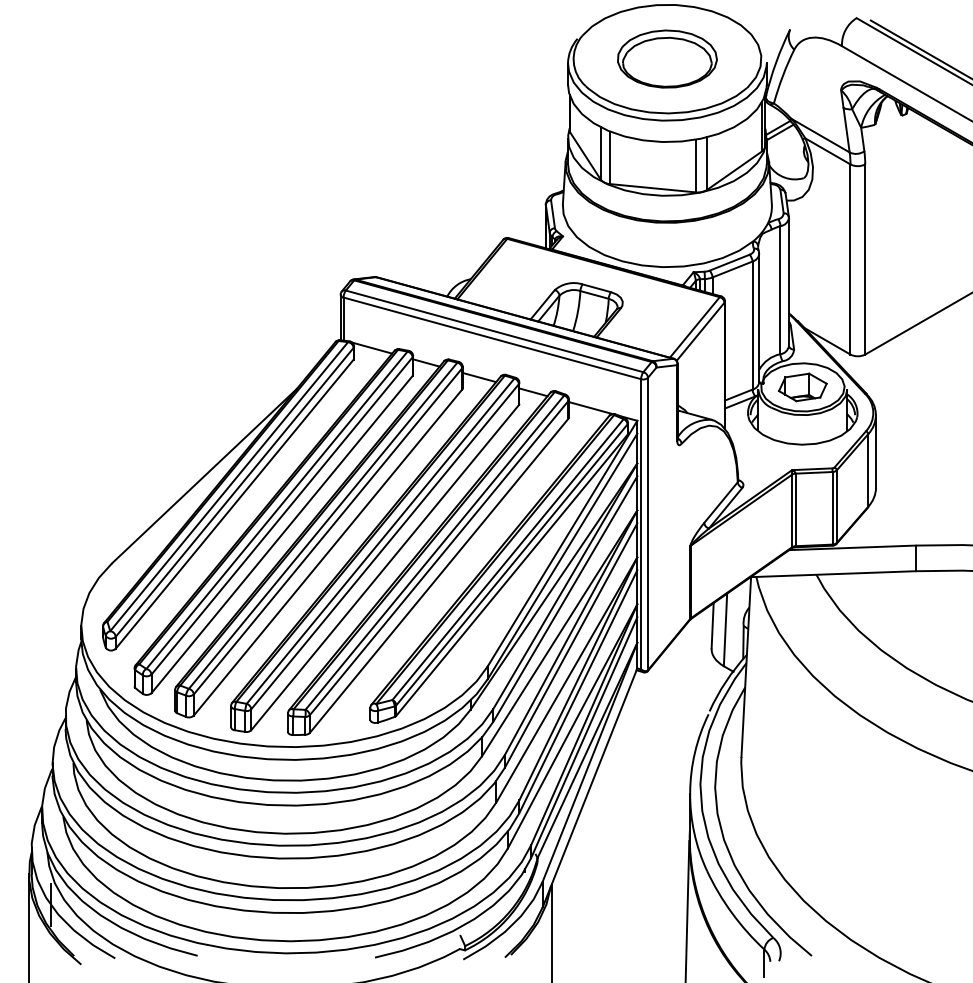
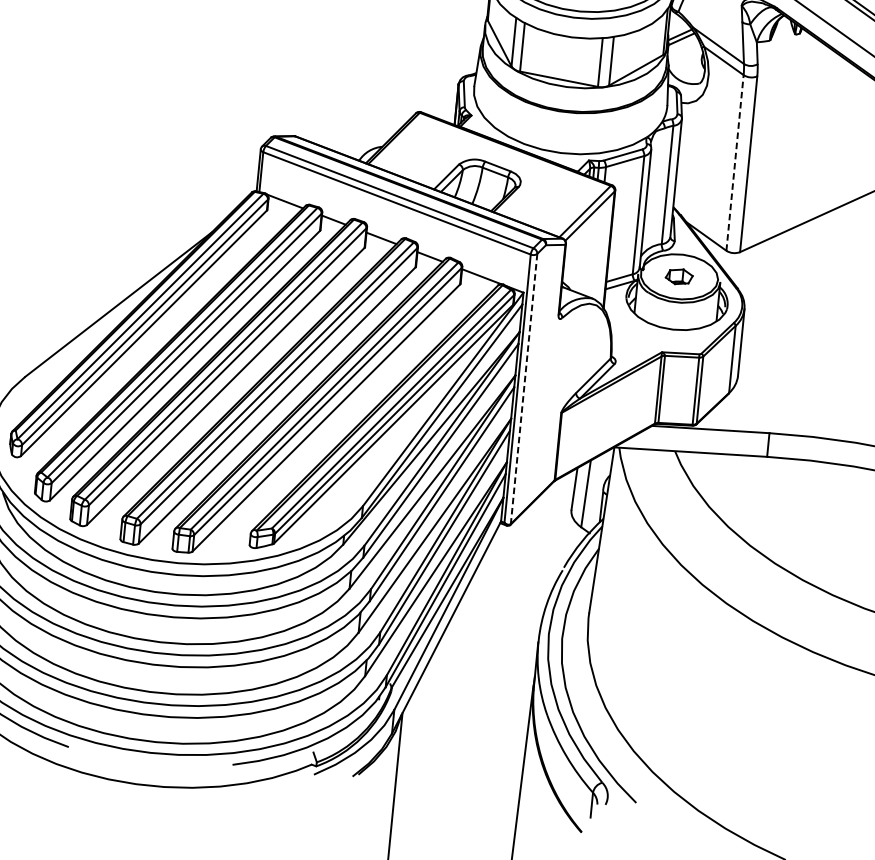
line: (850, 259) -> (735, 162), solid -> dashed
part: (802, 387) -> (679, 276), size x0.6
line: (648, 524) -> (524, 389), solid -> dashed

